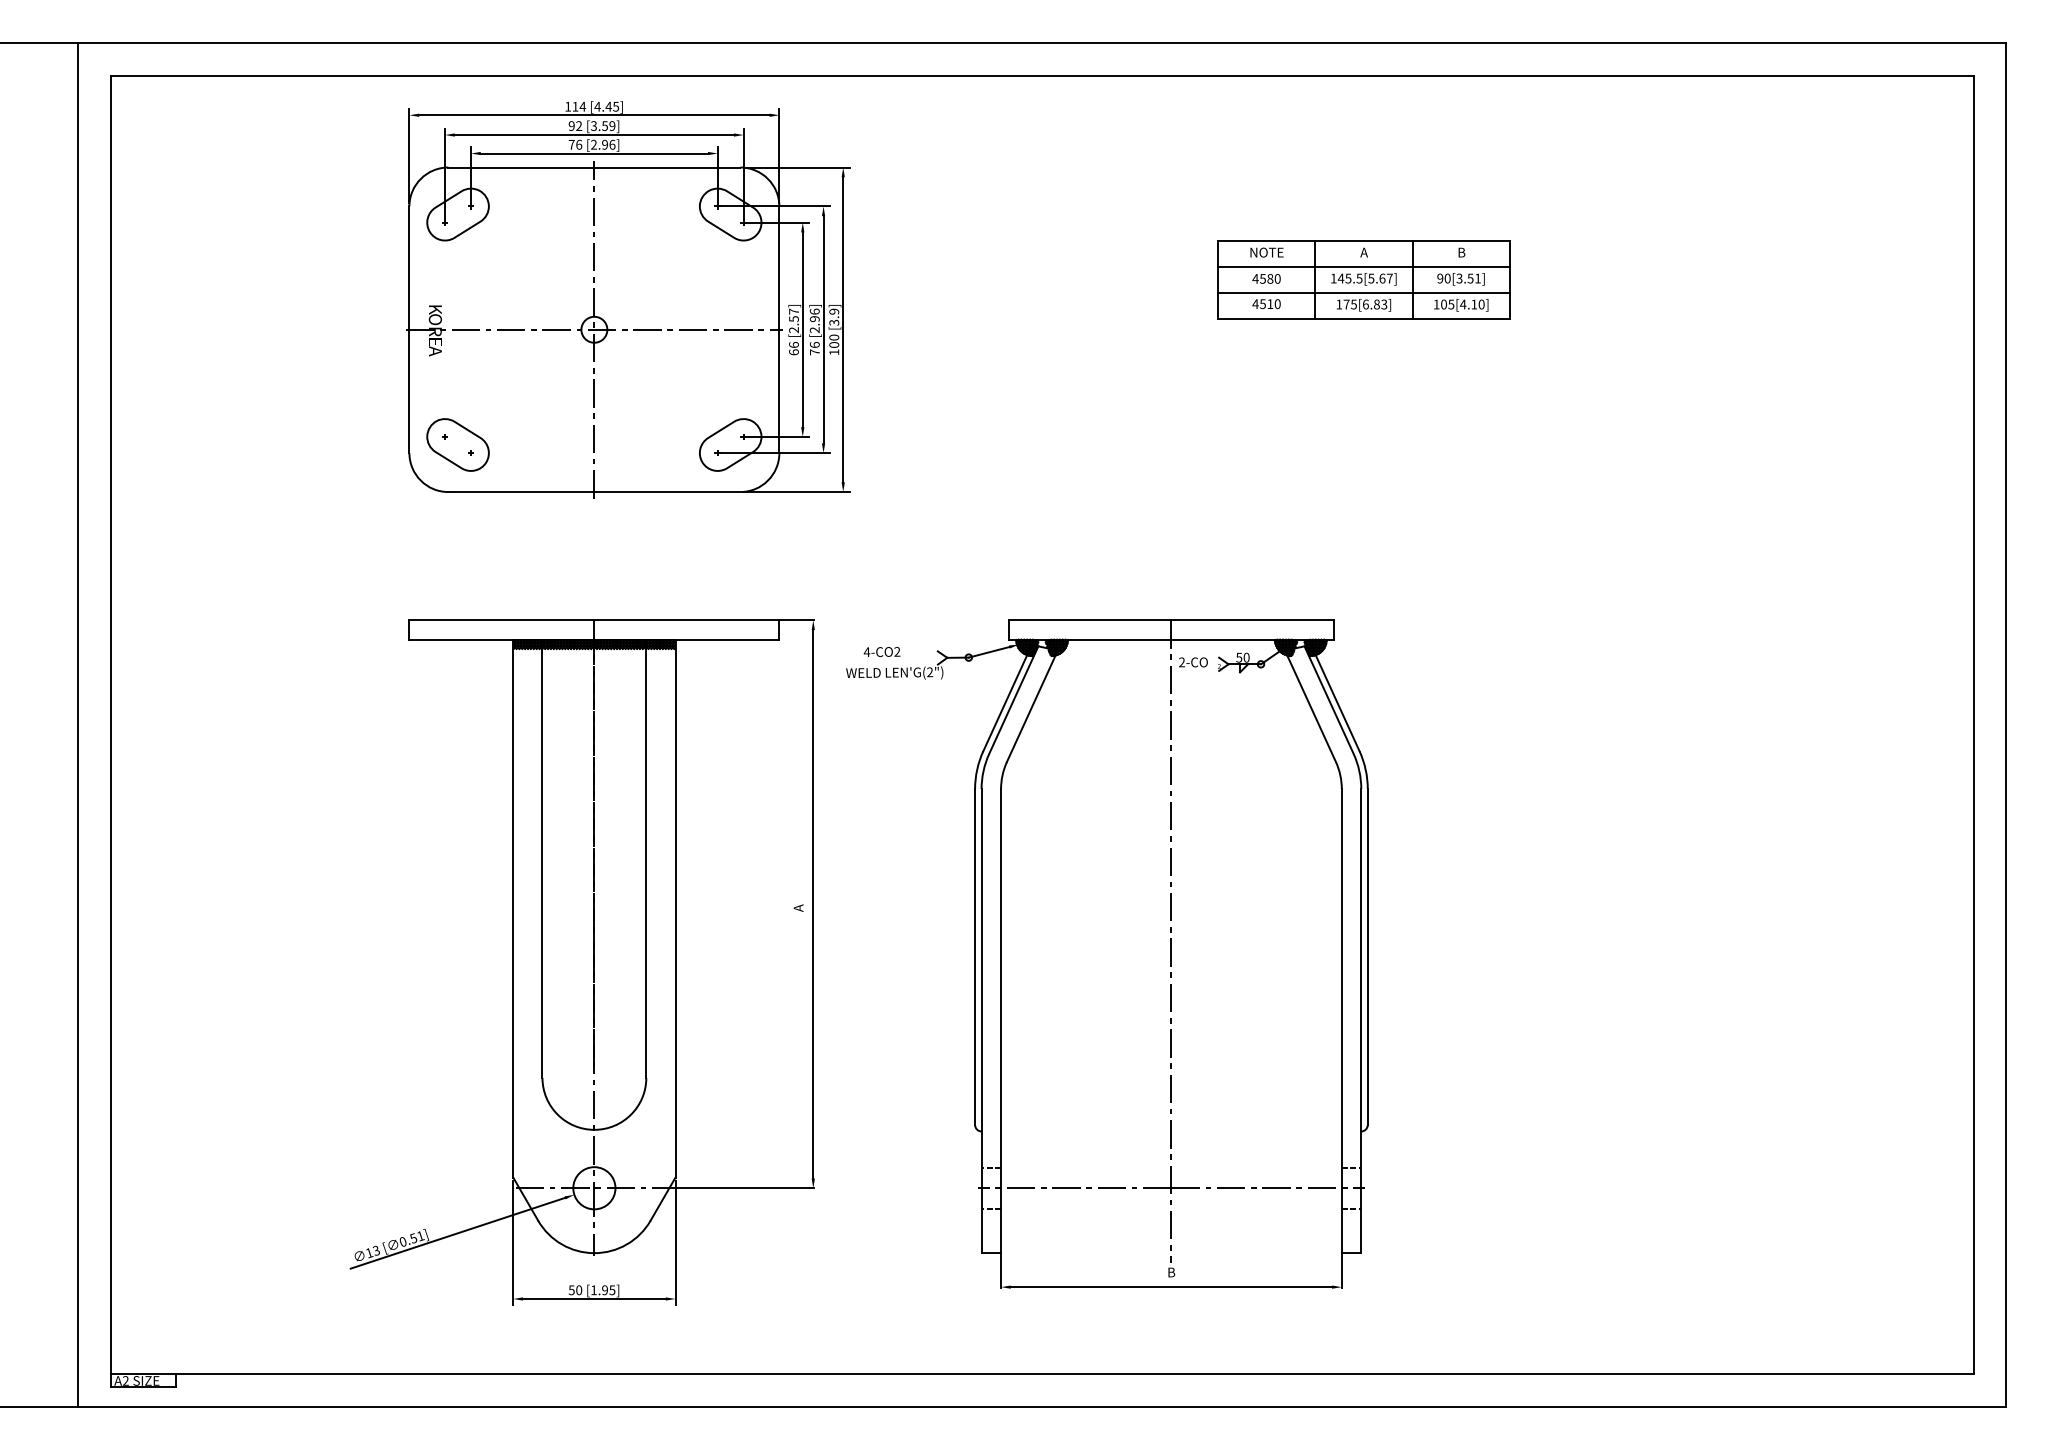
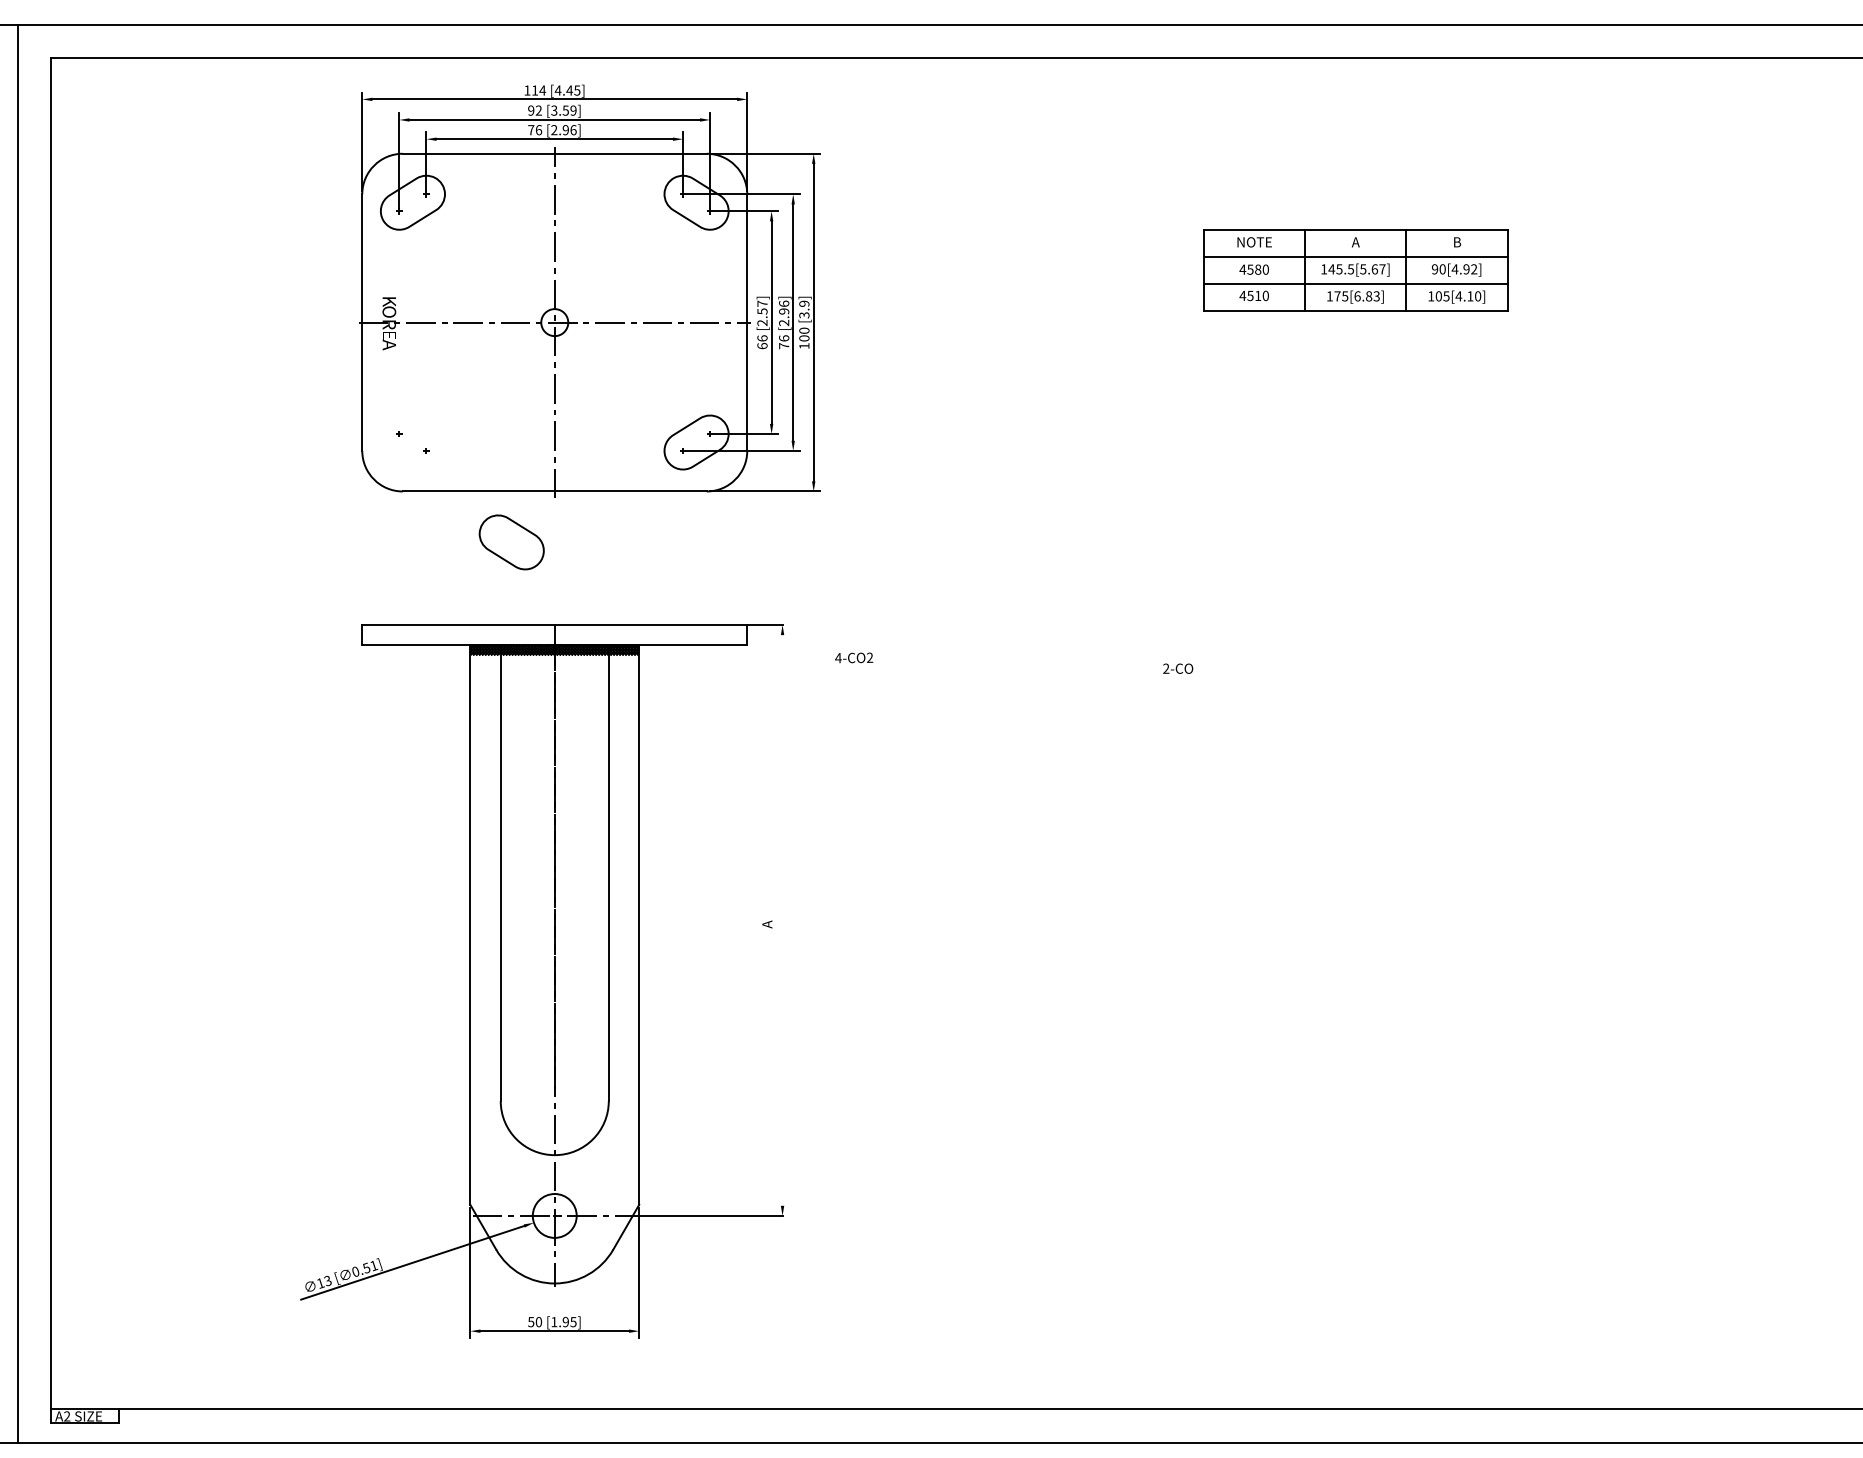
text: (1468, 278) -> (1464, 269), 90[3.51] -> 90[4.92]
part: (457, 444) -> (511, 541), moved
line: (813, 904) -> (782, 920), removed
part: (1107, 953) -> (1088, 971), removed

